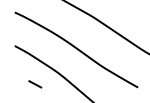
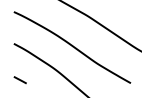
line: (34, 84) -> (19, 80), moved

